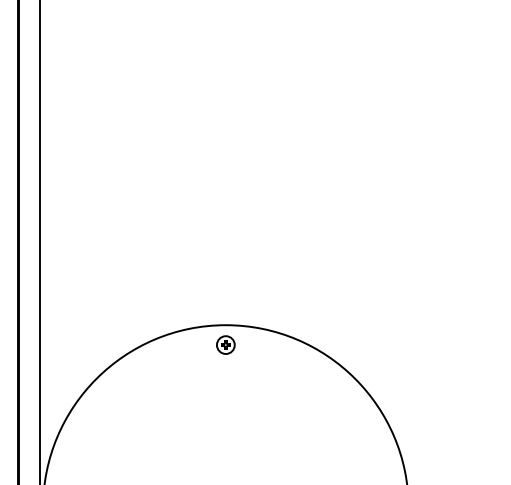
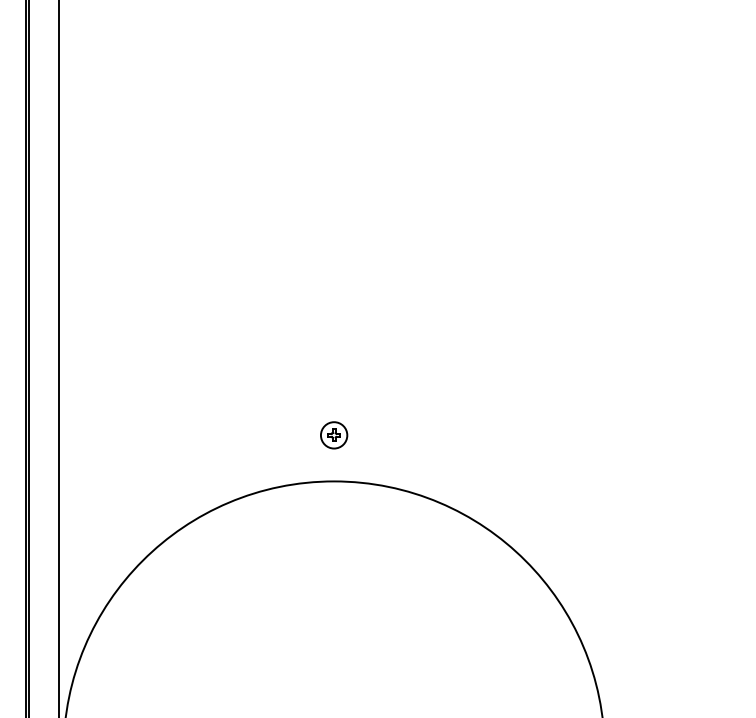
part: (225, 344) -> (333, 434), moved

